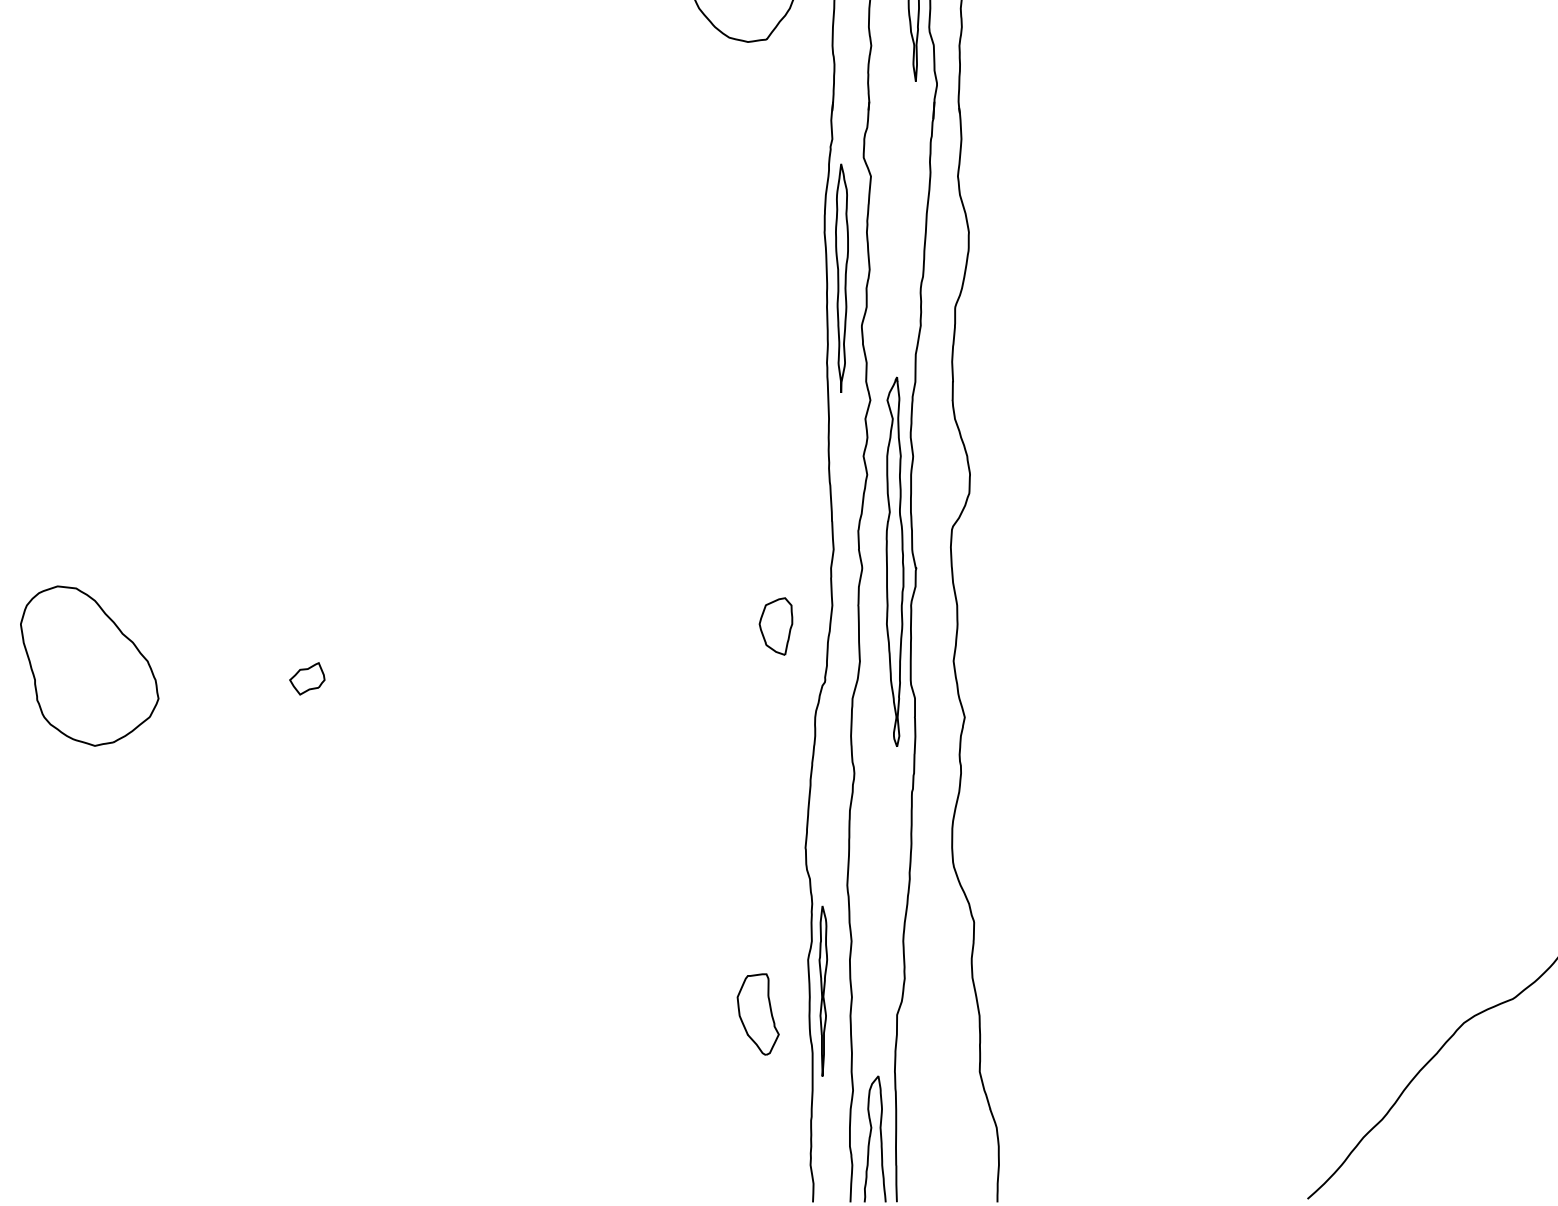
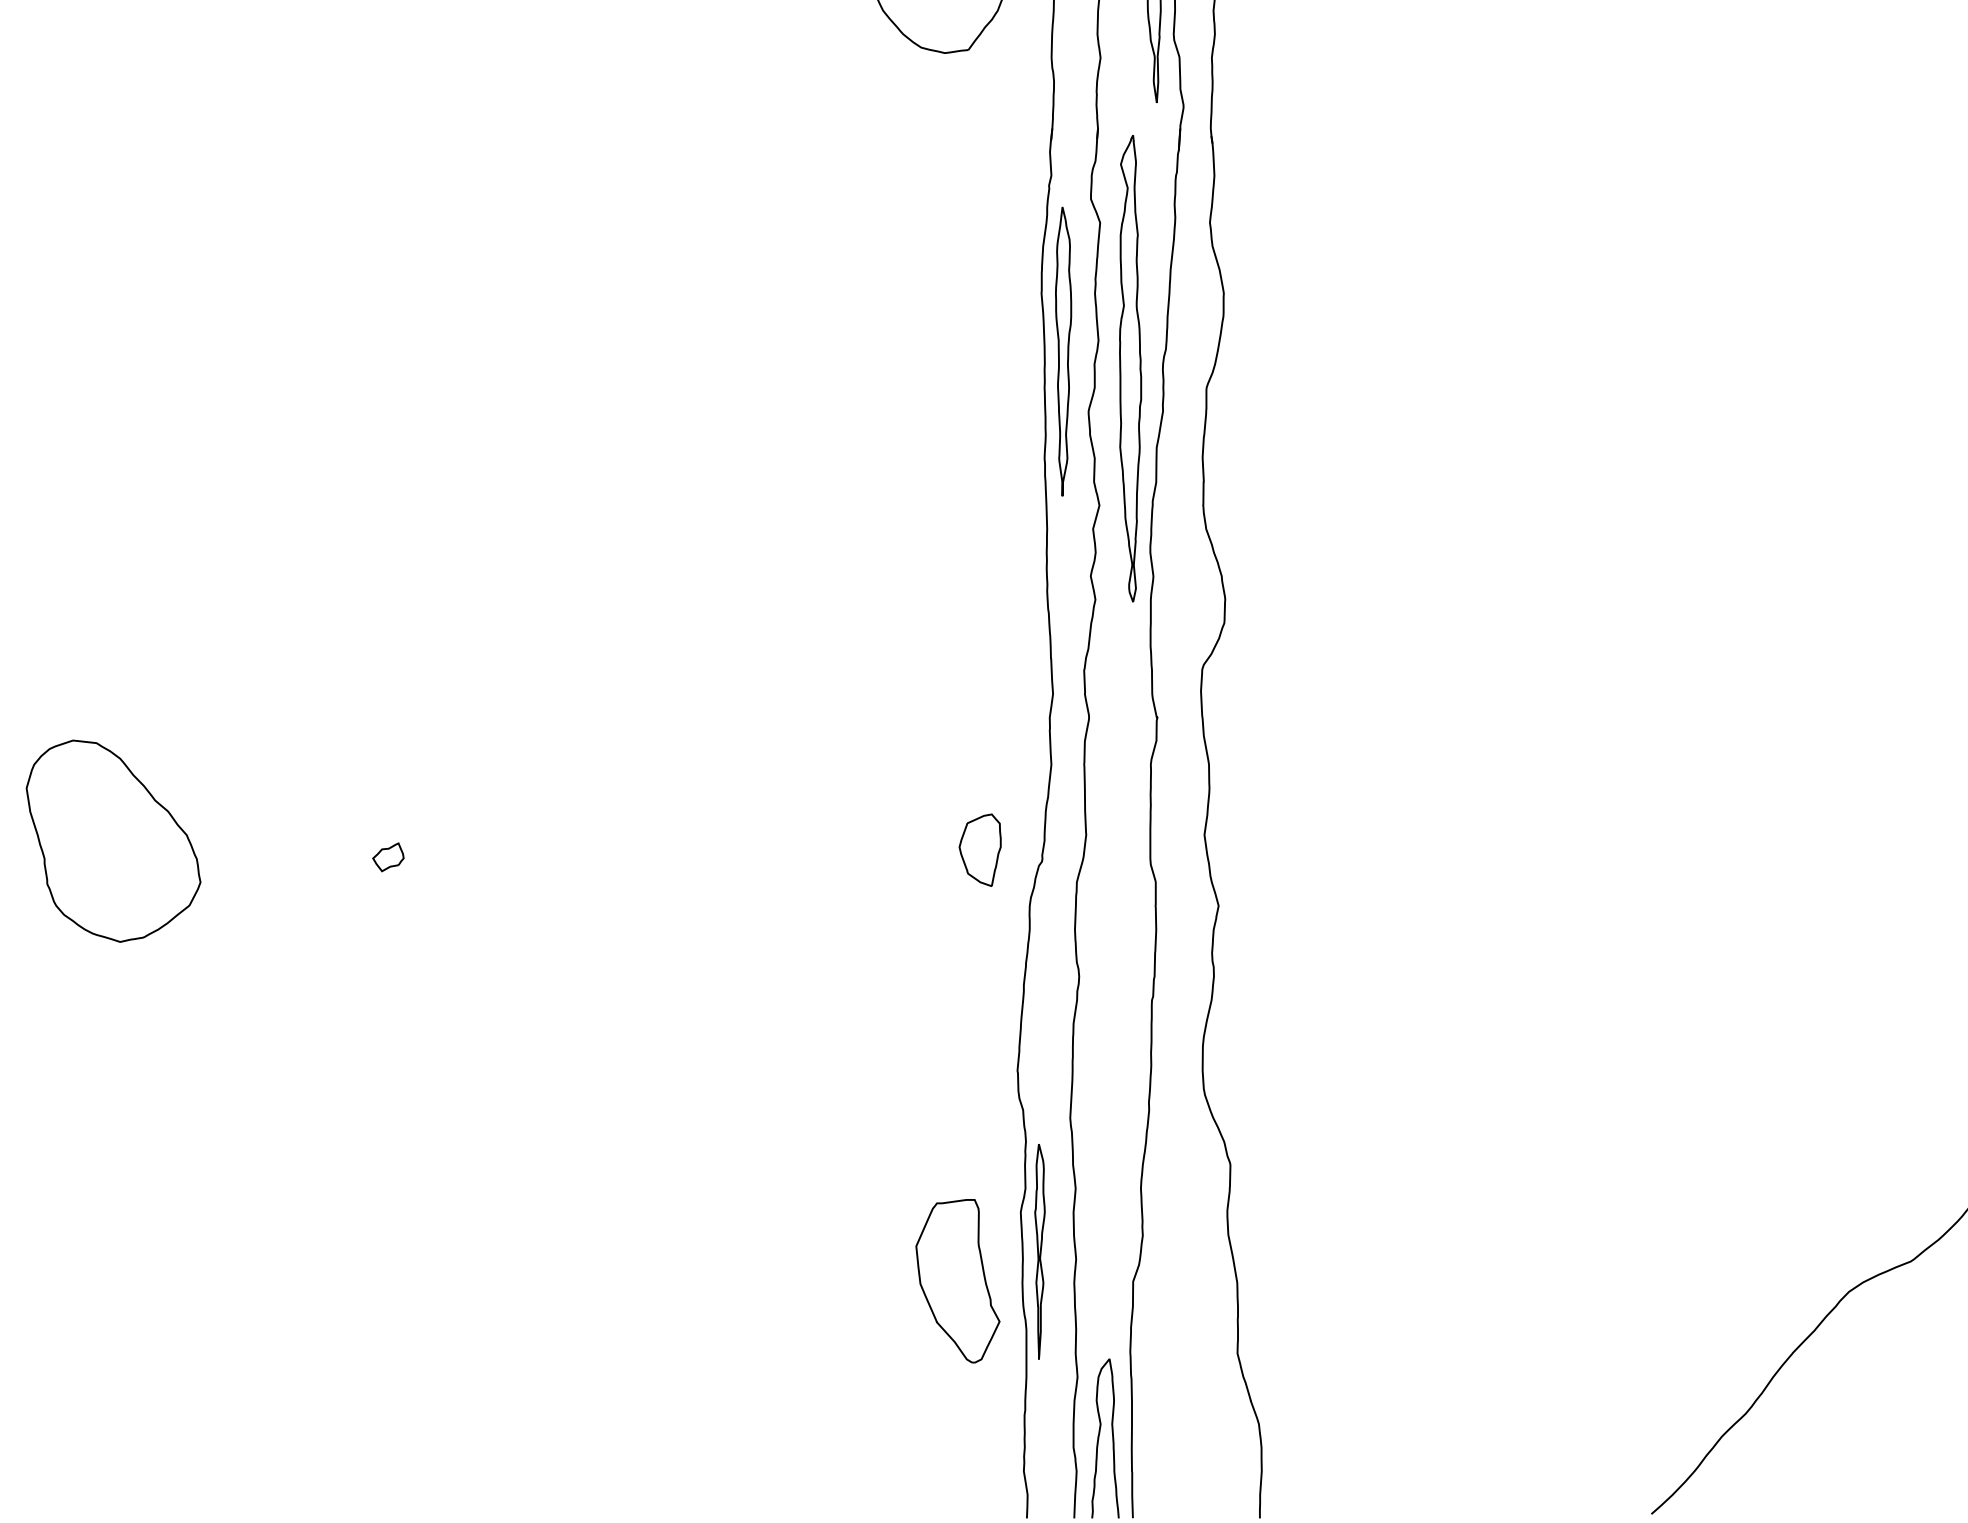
part: (895, 561) -> (1130, 368), moved
part: (775, 625) -> (979, 849), moved
part: (307, 679) -> (388, 857), size x0.7
part: (758, 1013) -> (957, 1280), size x1.6

